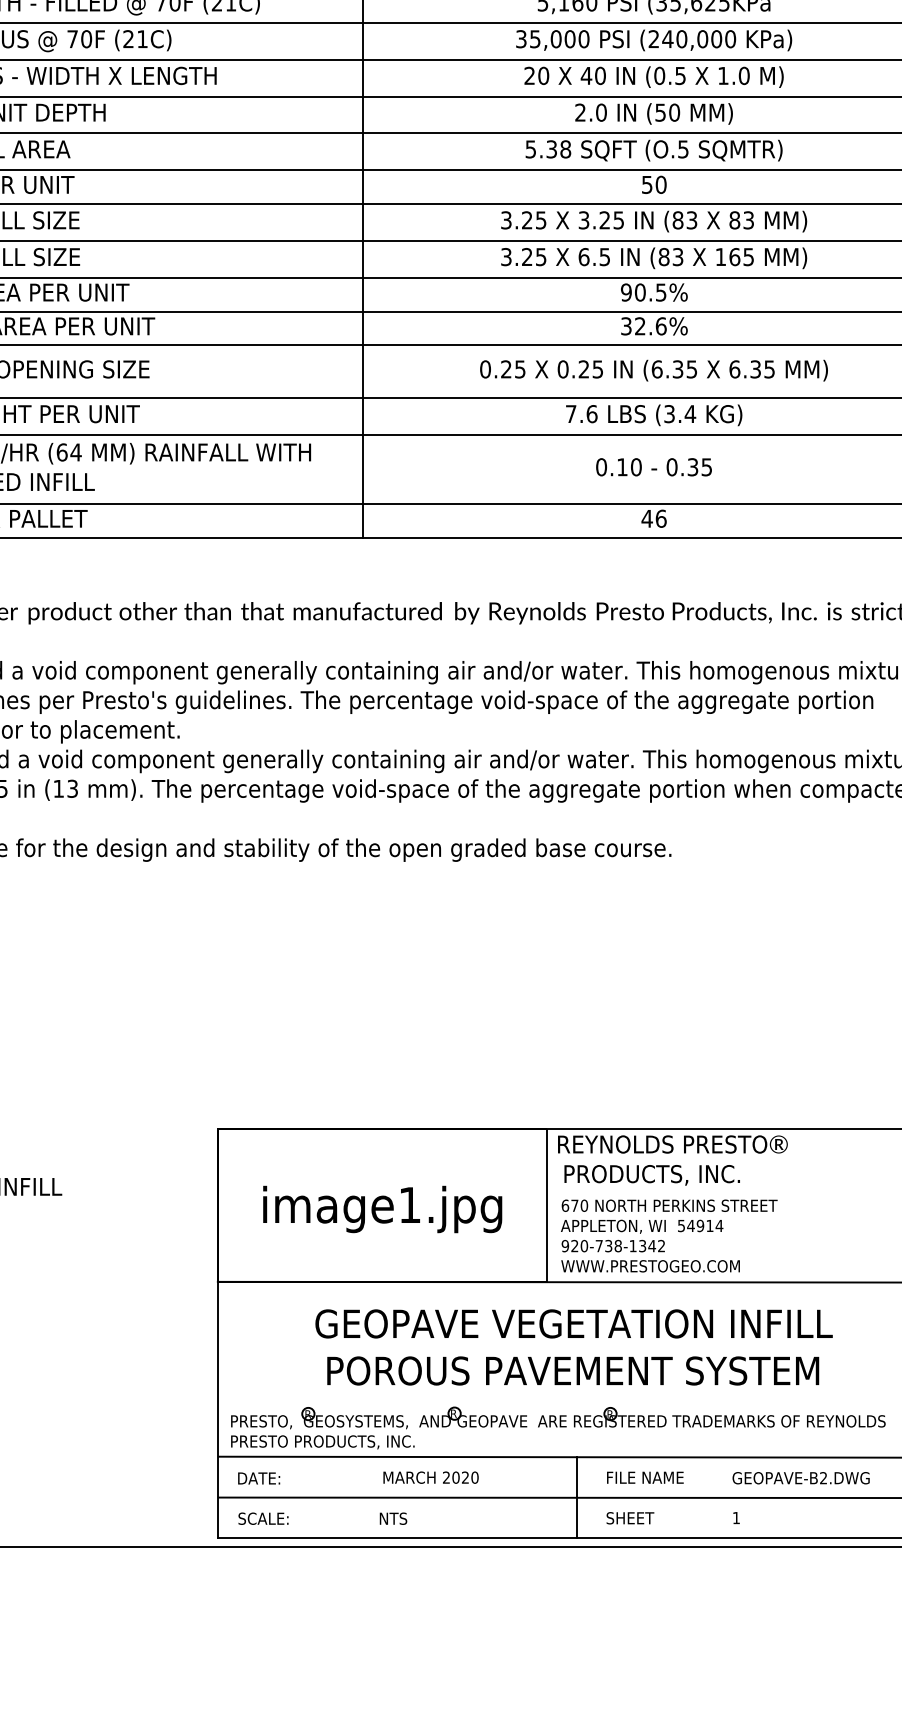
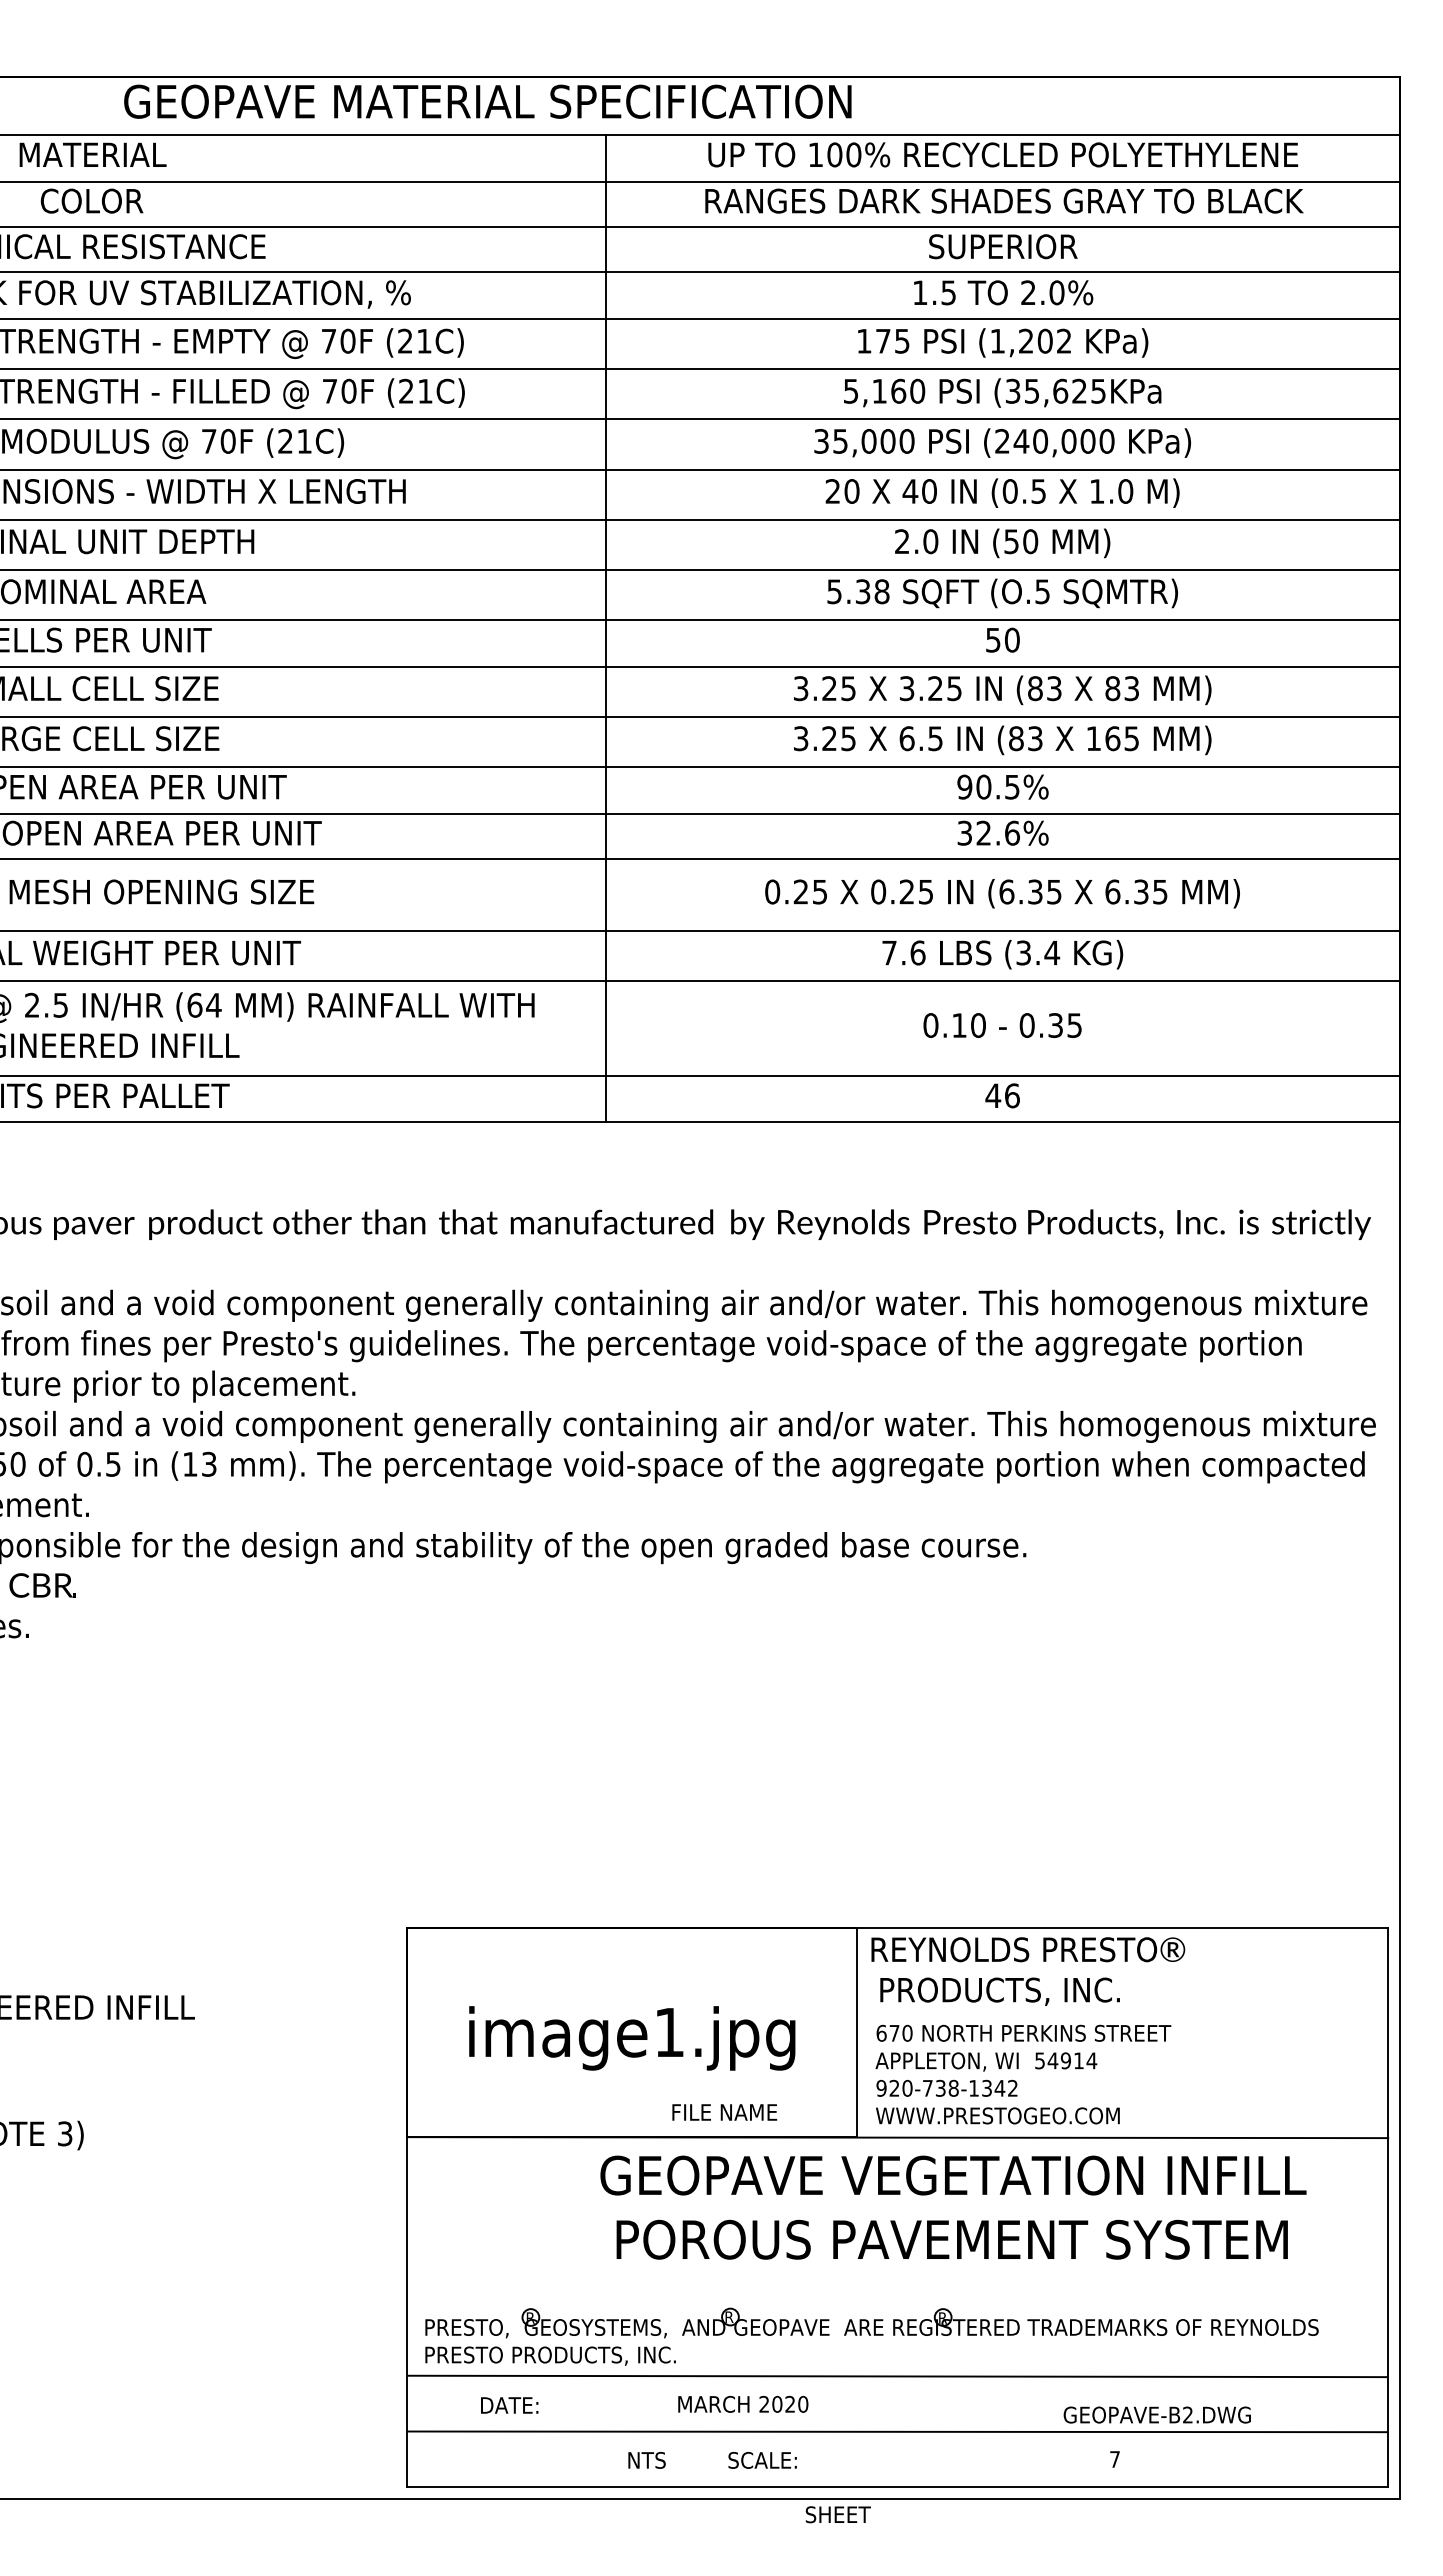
text: (574, 1347) -> (953, 2207), moved
text: (431, 1477) -> (743, 2403), moved
text: (645, 1477) -> (724, 2112), moved
text: (800, 1477) -> (1156, 2414), moved
text: (259, 1478) -> (509, 2405), moved
line: (577, 1497) -> (897, 2431), removed
text: (263, 1518) -> (762, 2460), moved
text: (629, 1518) -> (837, 2514), moved
text: (736, 1518) -> (1114, 2459), 1 -> 7

